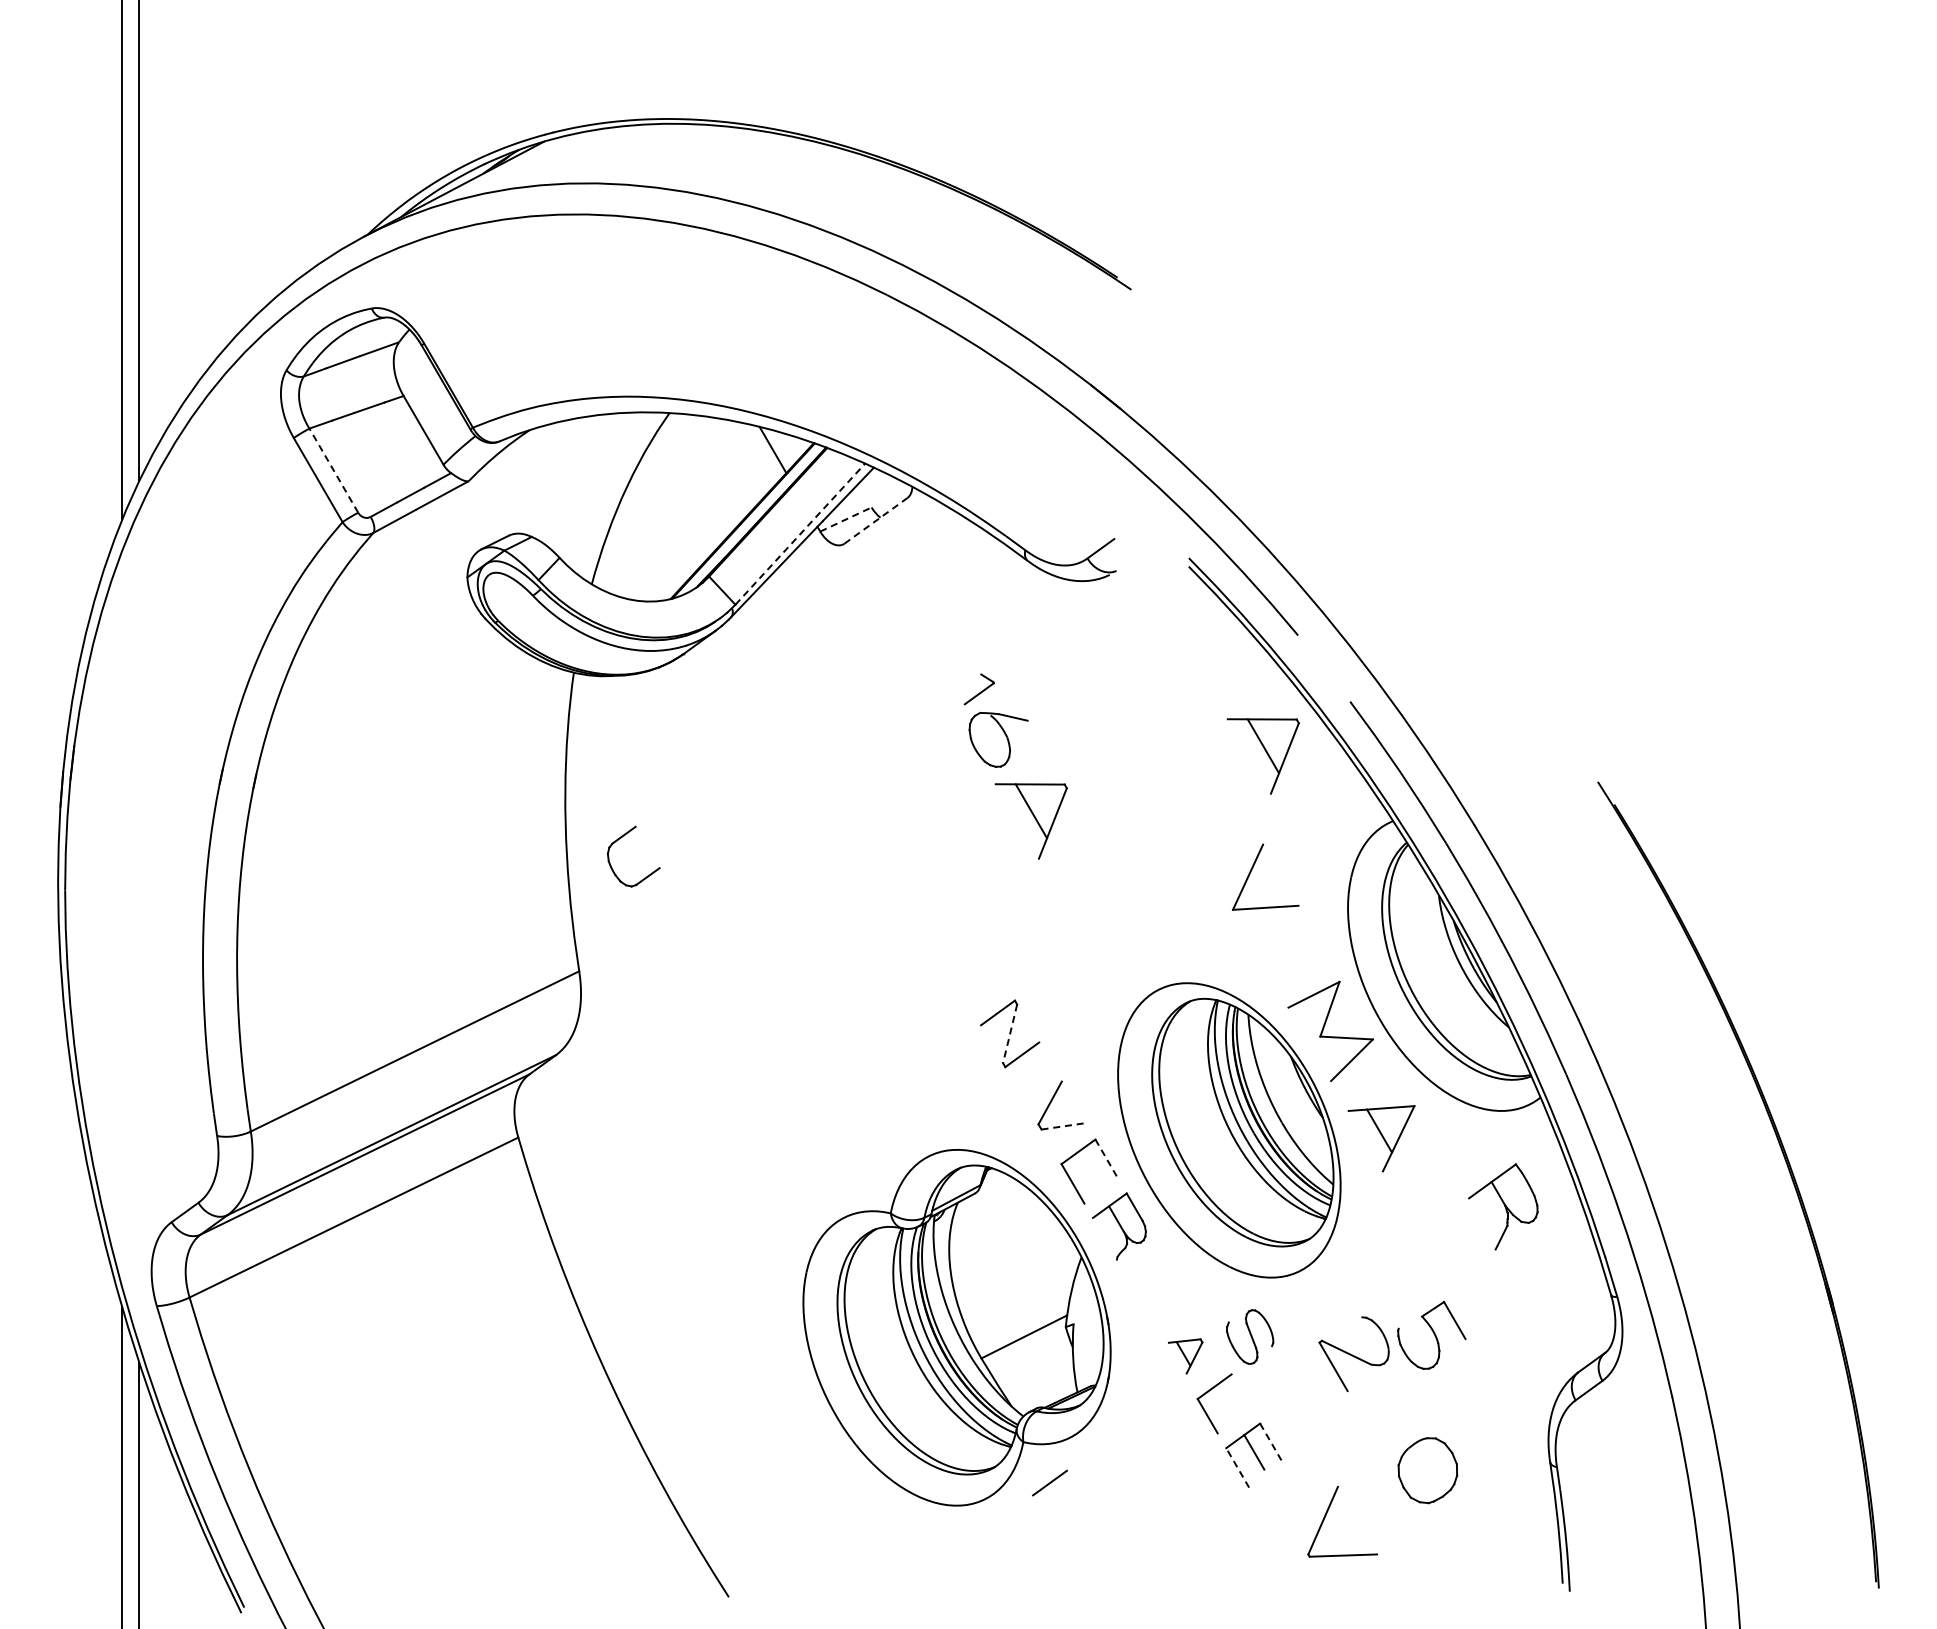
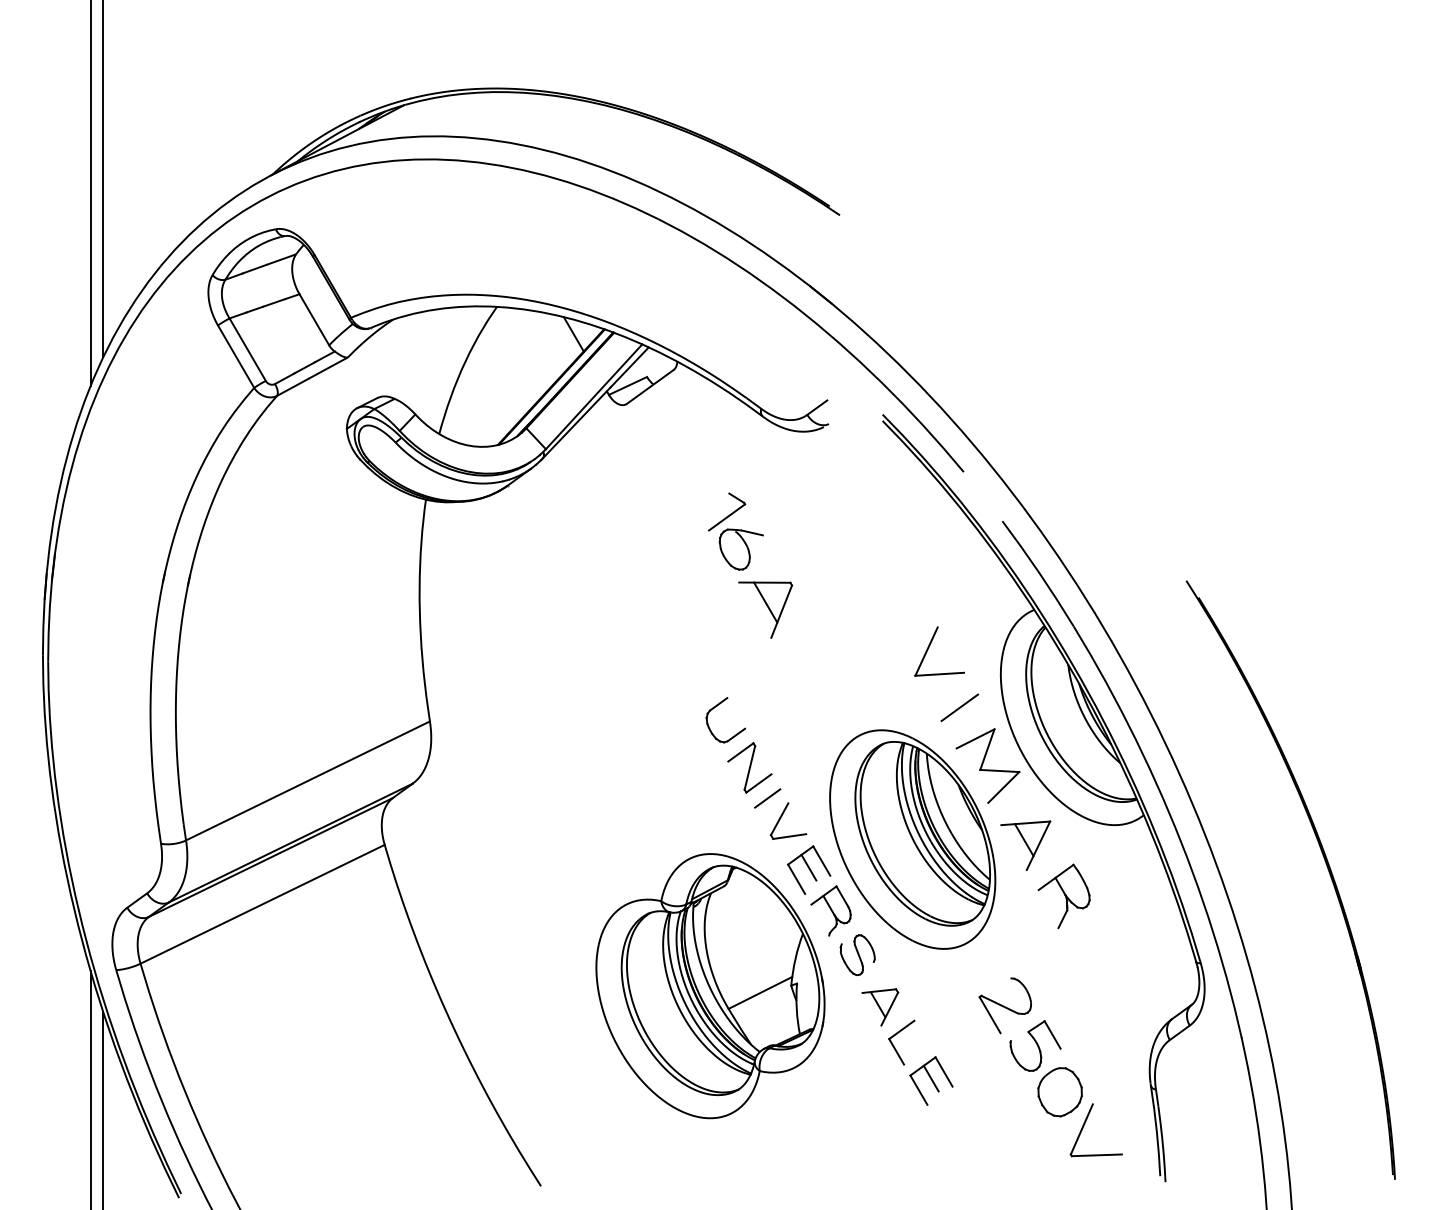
line: (333, 470) -> (247, 349), dashed -> solid
line: (846, 519) -> (628, 385), dashed -> solid
line: (875, 520) -> (649, 386), dashed -> solid
line: (800, 534) -> (594, 397), dashed -> solid
part: (979, 689) -> (727, 512), size x1.67
part: (1262, 756) -> (937, 561), removed
part: (621, 838) -> (716, 706), moved
line: (1292, 952) -> (959, 707), added
line: (1010, 1034) -> (750, 768), dashed -> solid
line: (1064, 1126) -> (790, 836), dashed -> solid
line: (1106, 1159) -> (821, 861), dashed -> solid
line: (1089, 1168) -> (808, 867), added
part: (1503, 1206) -> (1064, 896), moved
part: (1431, 1334) -> (1035, 1045), moved
part: (1250, 1336) -> (857, 954), moved
part: (1185, 1356) -> (880, 1007), size x1.43
line: (1271, 1443) -> (944, 1072), dashed -> solid
line: (1237, 1467) -> (918, 1089), dashed -> solid
line: (1049, 1482) -> (767, 798), moved
part: (1327, 1513) -> (1085, 1124), moved

